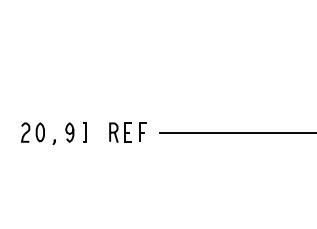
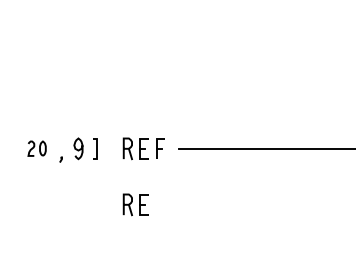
part: (32, 132) -> (36, 148), size x0.7
part: (120, 182) -> (135, 204), added

